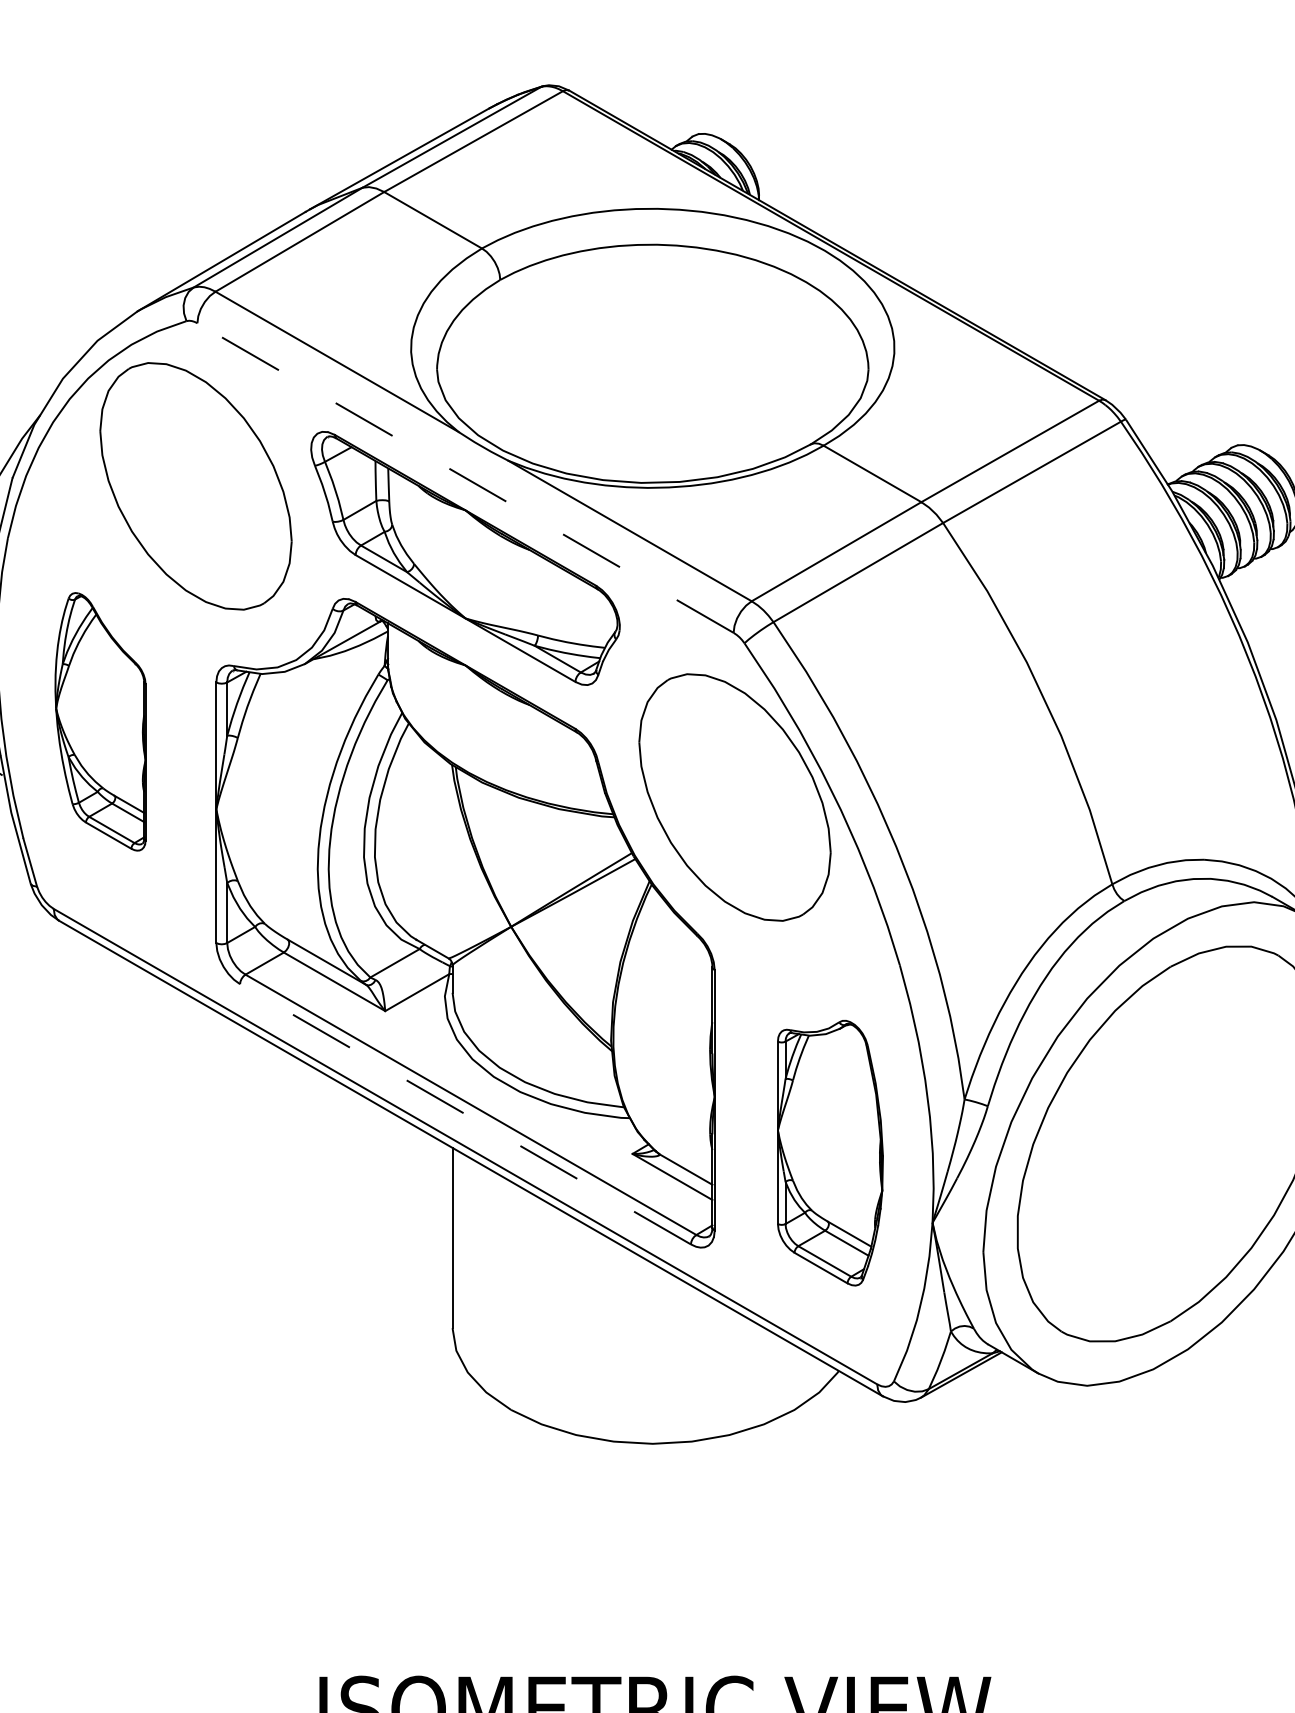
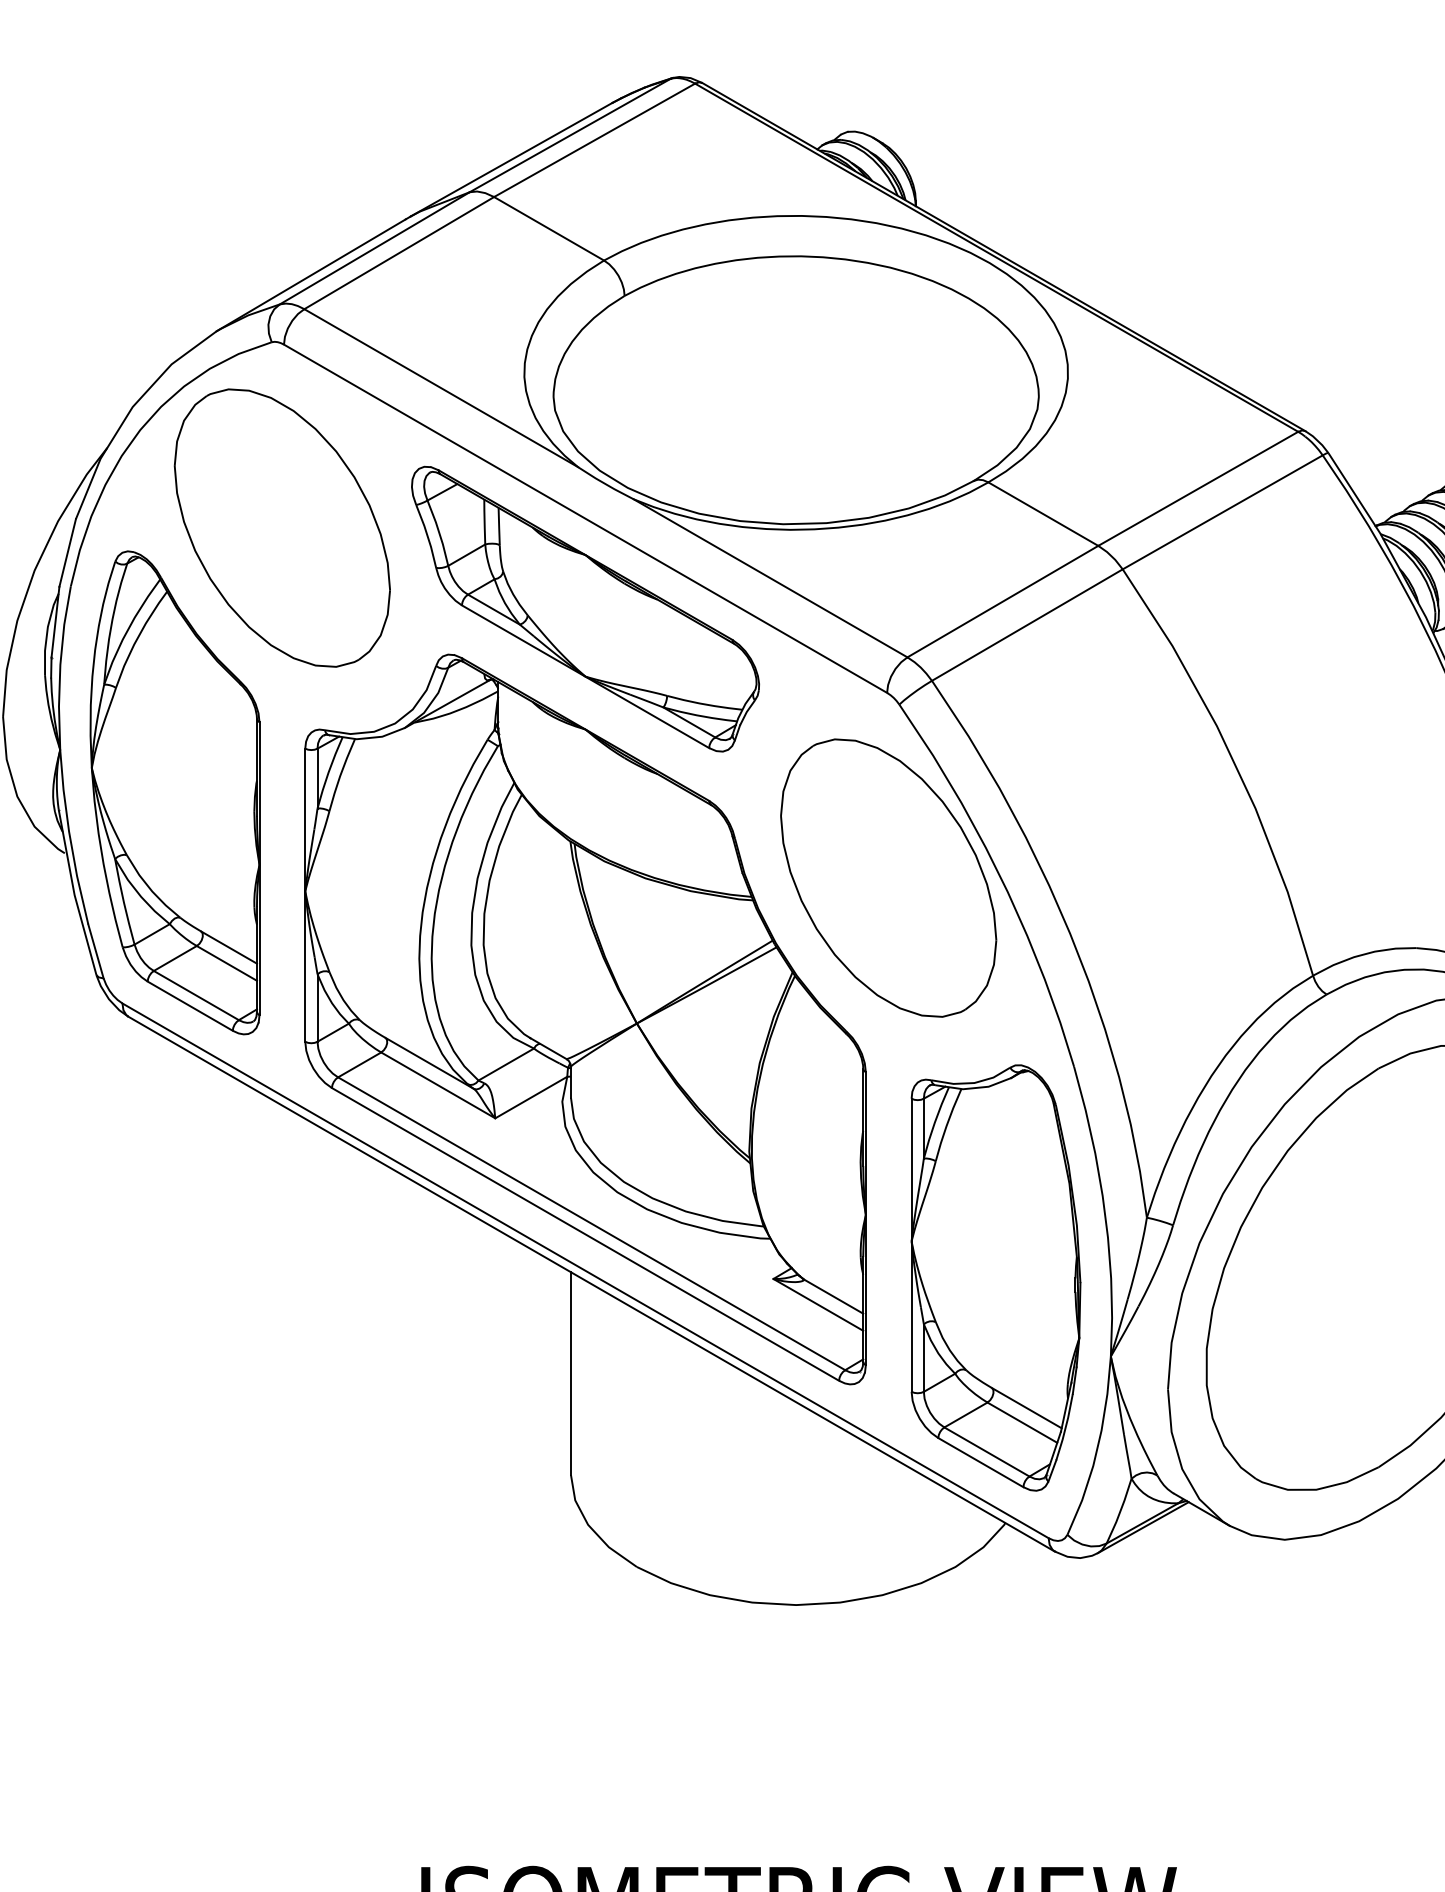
line: (465, 478) -> (585, 519), dashed -> solid
part: (100, 721) -> (174, 792), size x1.67
line: (465, 1114) -> (585, 1234), dashed -> solid
part: (830, 1153) -> (996, 1278), size x1.43

